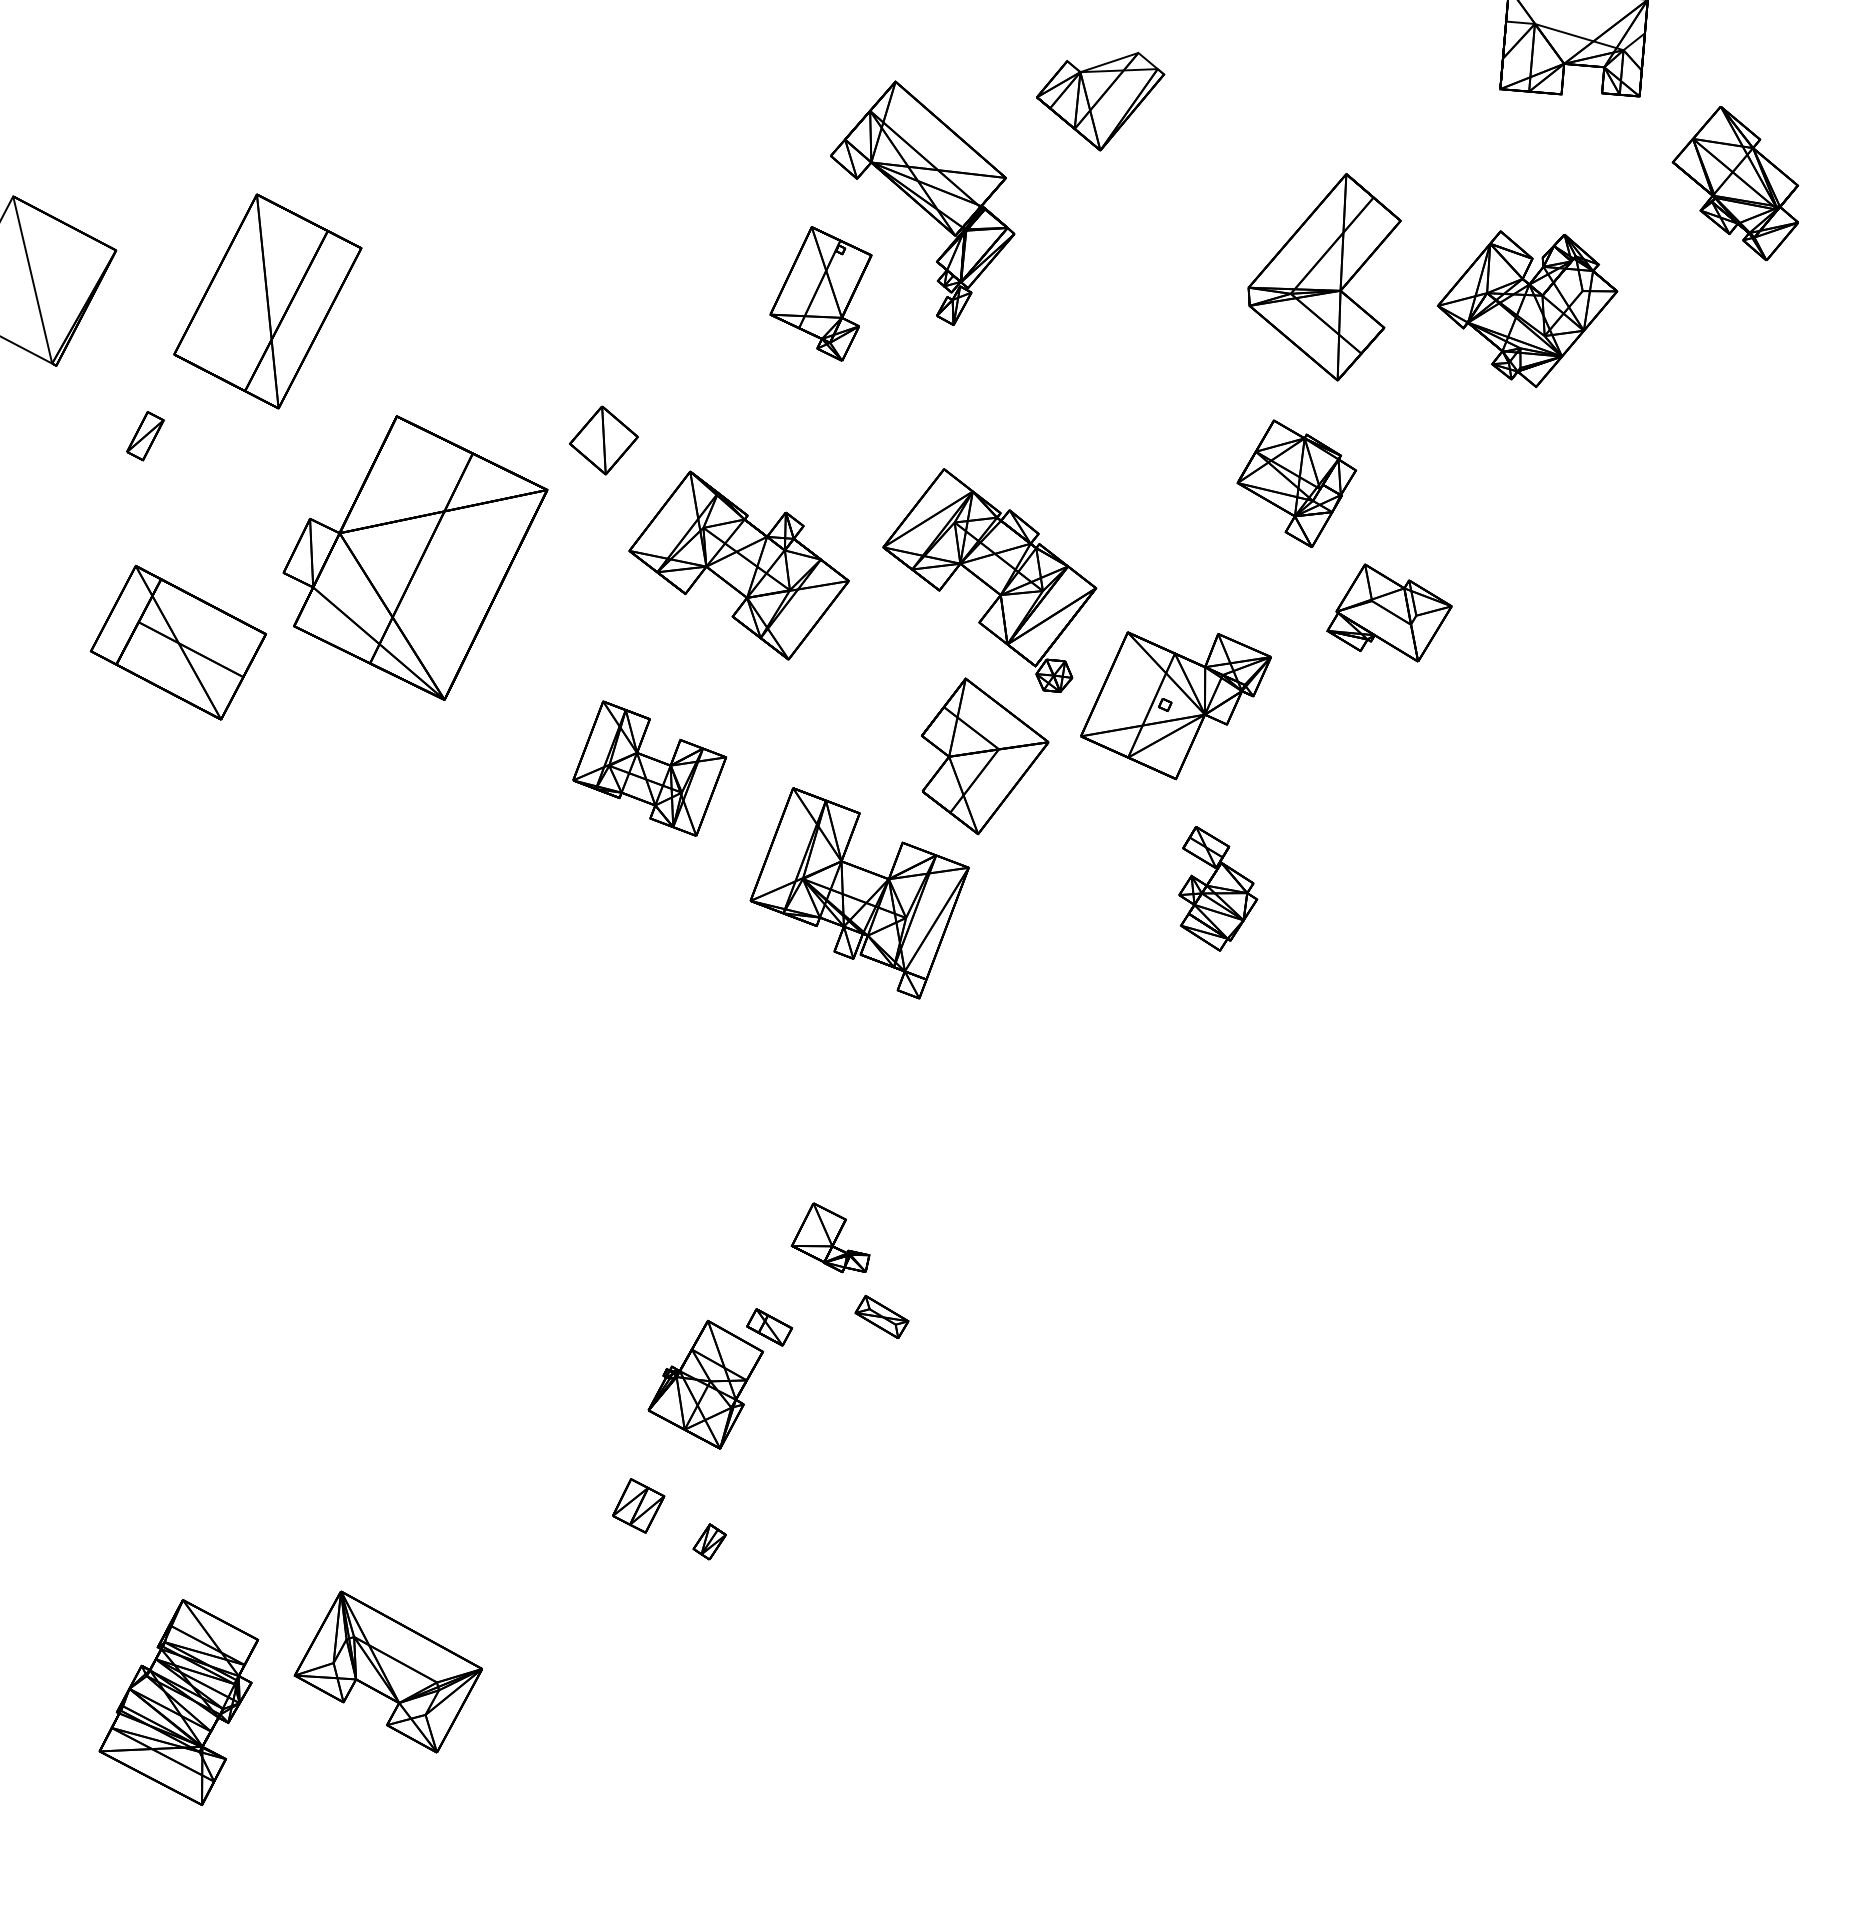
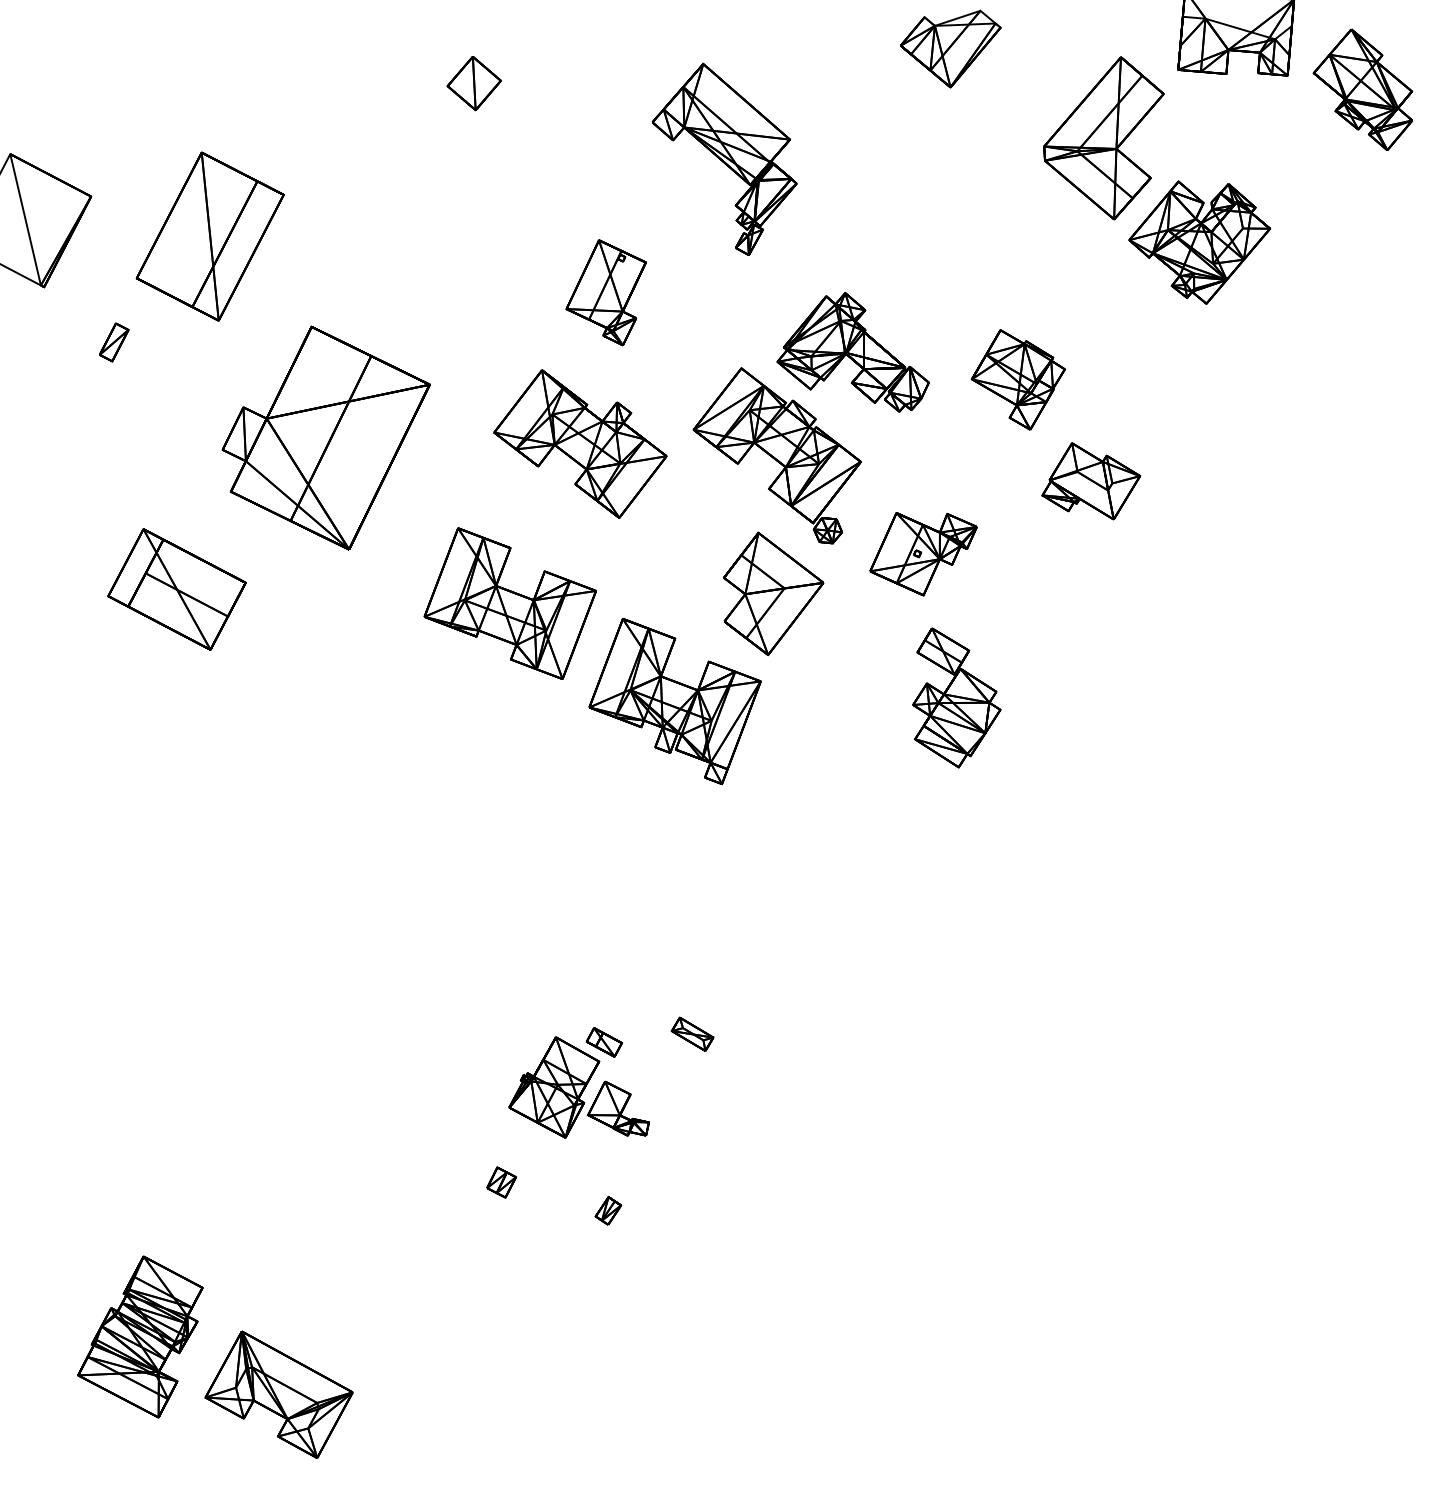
part: (1100, 101) -> (950, 48), moved
part: (1734, 183) -> (1362, 89), moved
part: (1324, 277) -> (1103, 138), moved
part: (820, 293) -> (605, 292), moved
part: (603, 440) -> (473, 83), moved
part: (1085, 448) -> (852, 352), added
part: (177, 642) -> (176, 589), moved
part: (1175, 705) -> (923, 553), size x0.71
part: (649, 768) -> (510, 603), size x1.43
part: (1217, 888) -> (956, 697), size x1.43
part: (830, 1237) -> (618, 1108), moved
part: (638, 1505) -> (501, 1182), size x0.71
part: (709, 1541) -> (608, 1210), moved
part: (387, 1671) -> (278, 1394), moved

